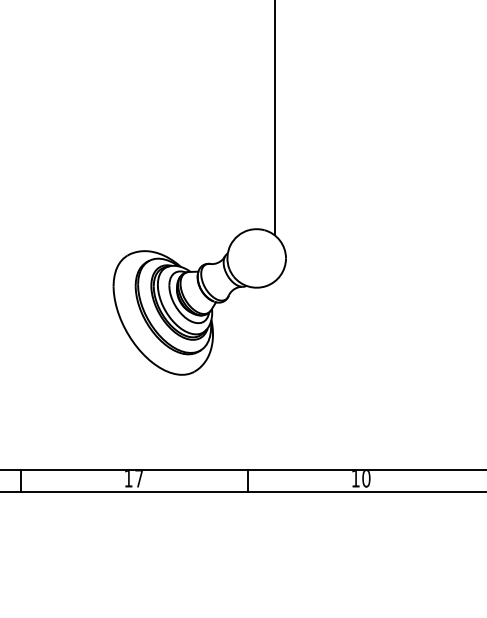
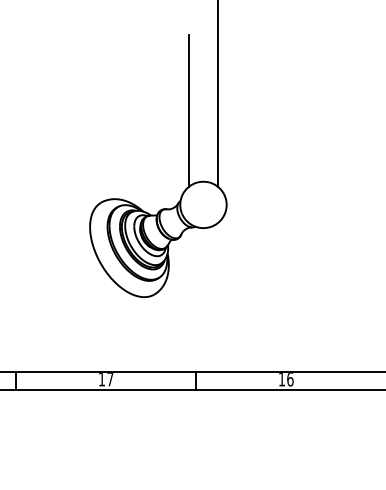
line: (239, 139) -> (189, 110), added
text: (366, 478) -> (290, 379), 10 -> 16

